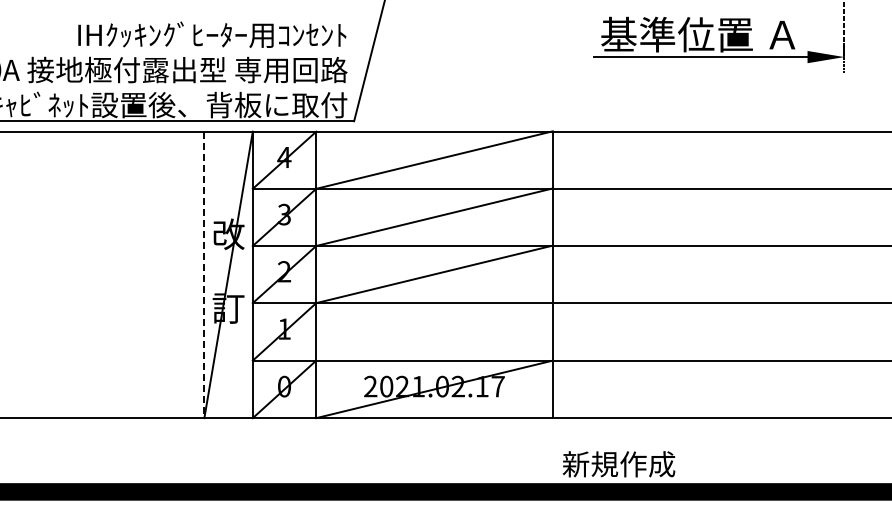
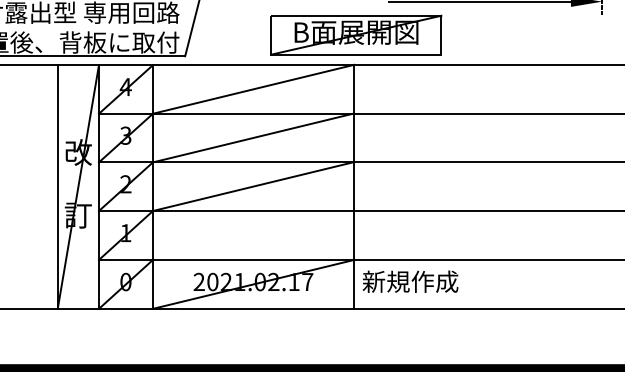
part: (555, 96) -> (356, 35), added
line: (204, 275) -> (57, 187), dashed -> solid
text: (618, 464) -> (410, 281), moved

